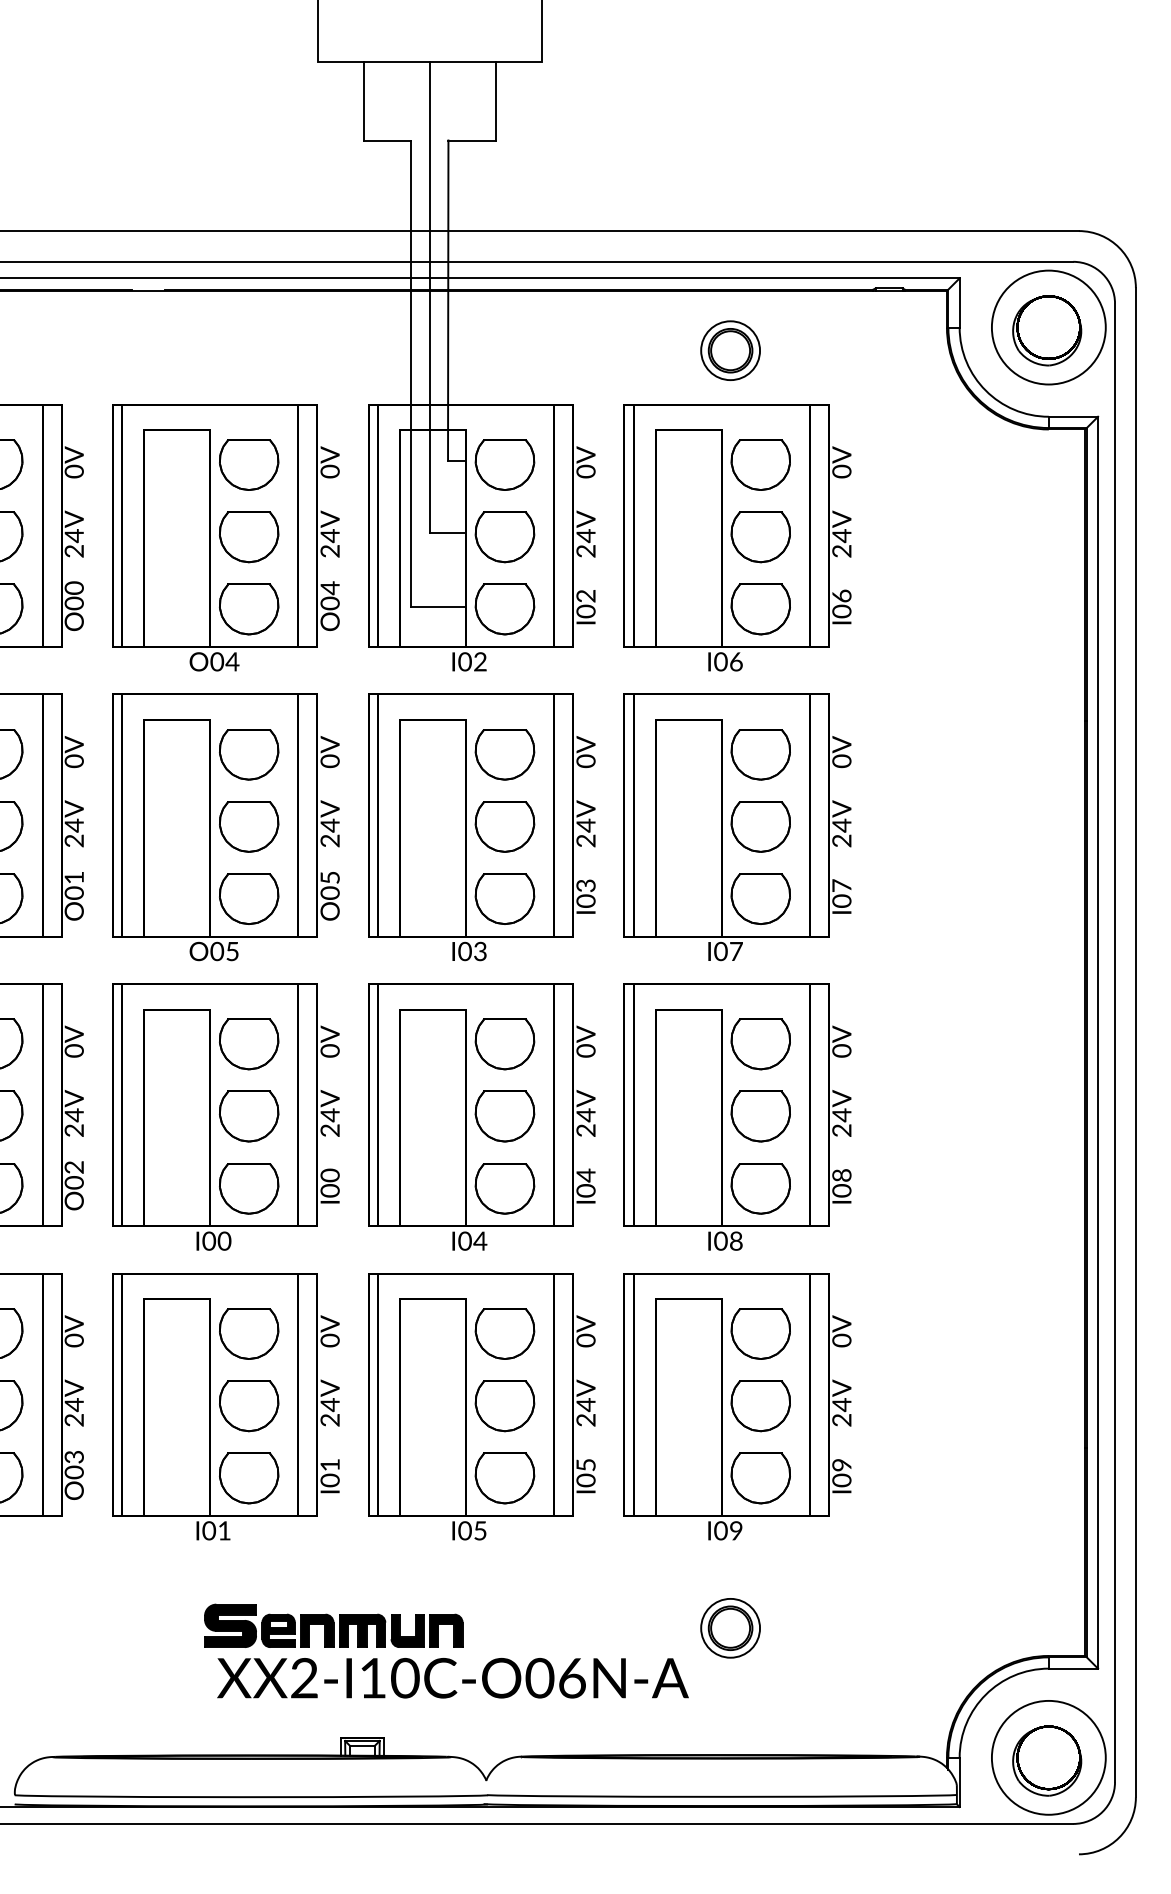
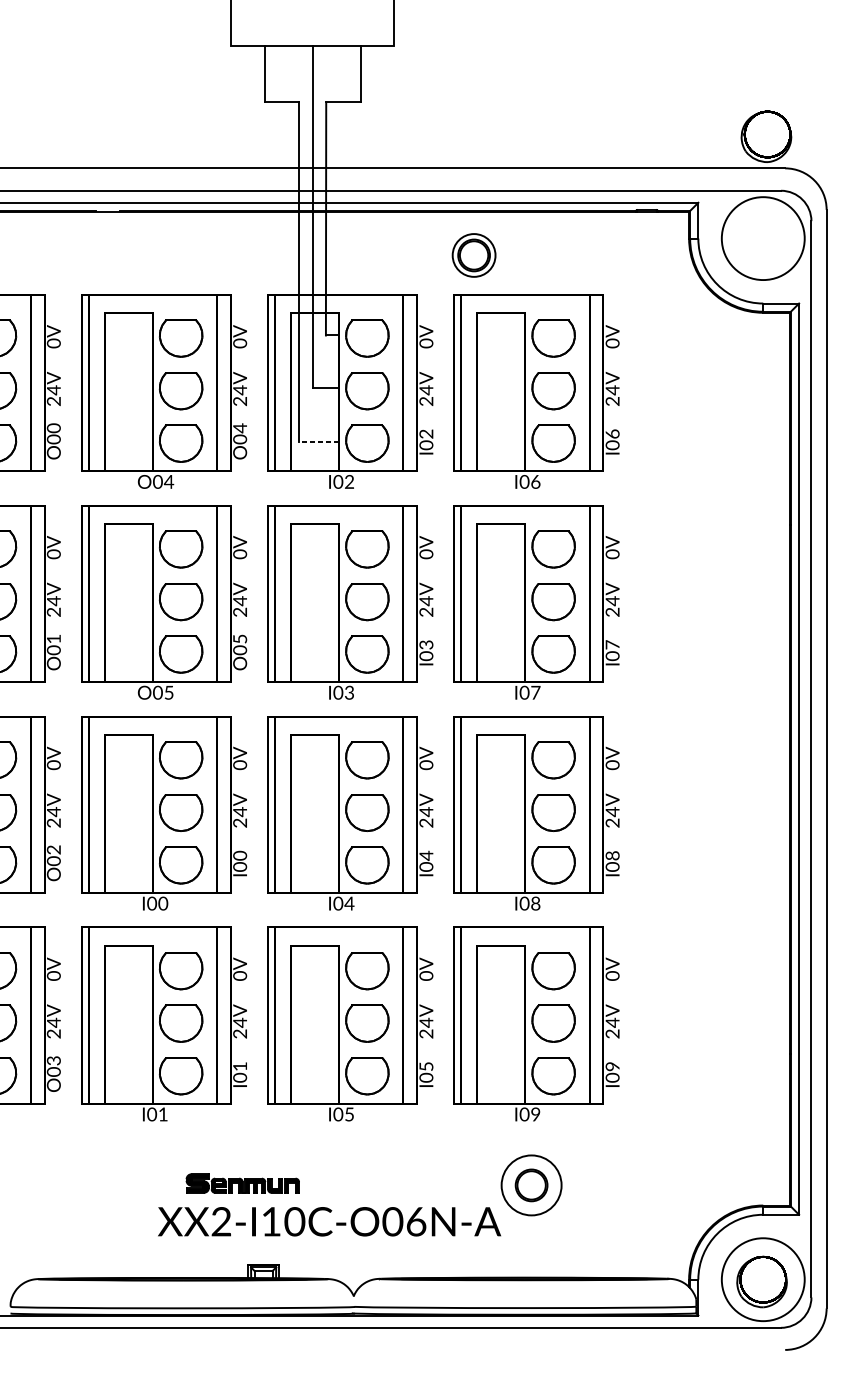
part: (1047, 330) -> (766, 136), moved
part: (730, 350) -> (474, 255), moved
line: (438, 607) -> (318, 442), solid -> dashed
part: (333, 1625) -> (242, 1183), size x0.6
circle: (730, 1627) -> (531, 1184), size x1.4

